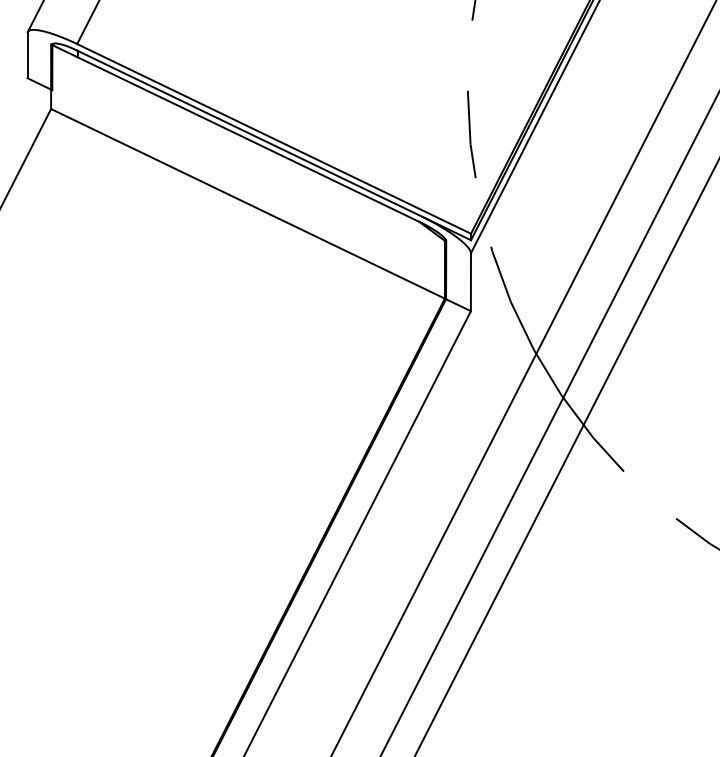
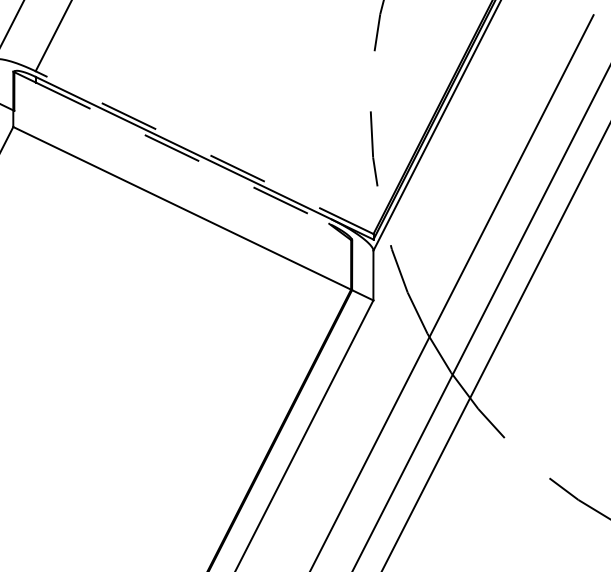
line: (274, 138) -> (204, 152), solid -> dashed
line: (249, 140) -> (183, 154), solid -> dashed

